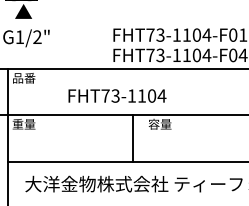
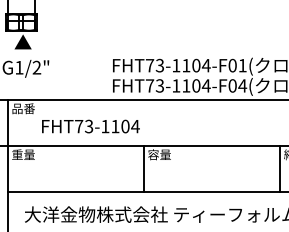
text: (117, 95) -> (90, 126), moved
line: (133, 137) -> (143, 168), moved

